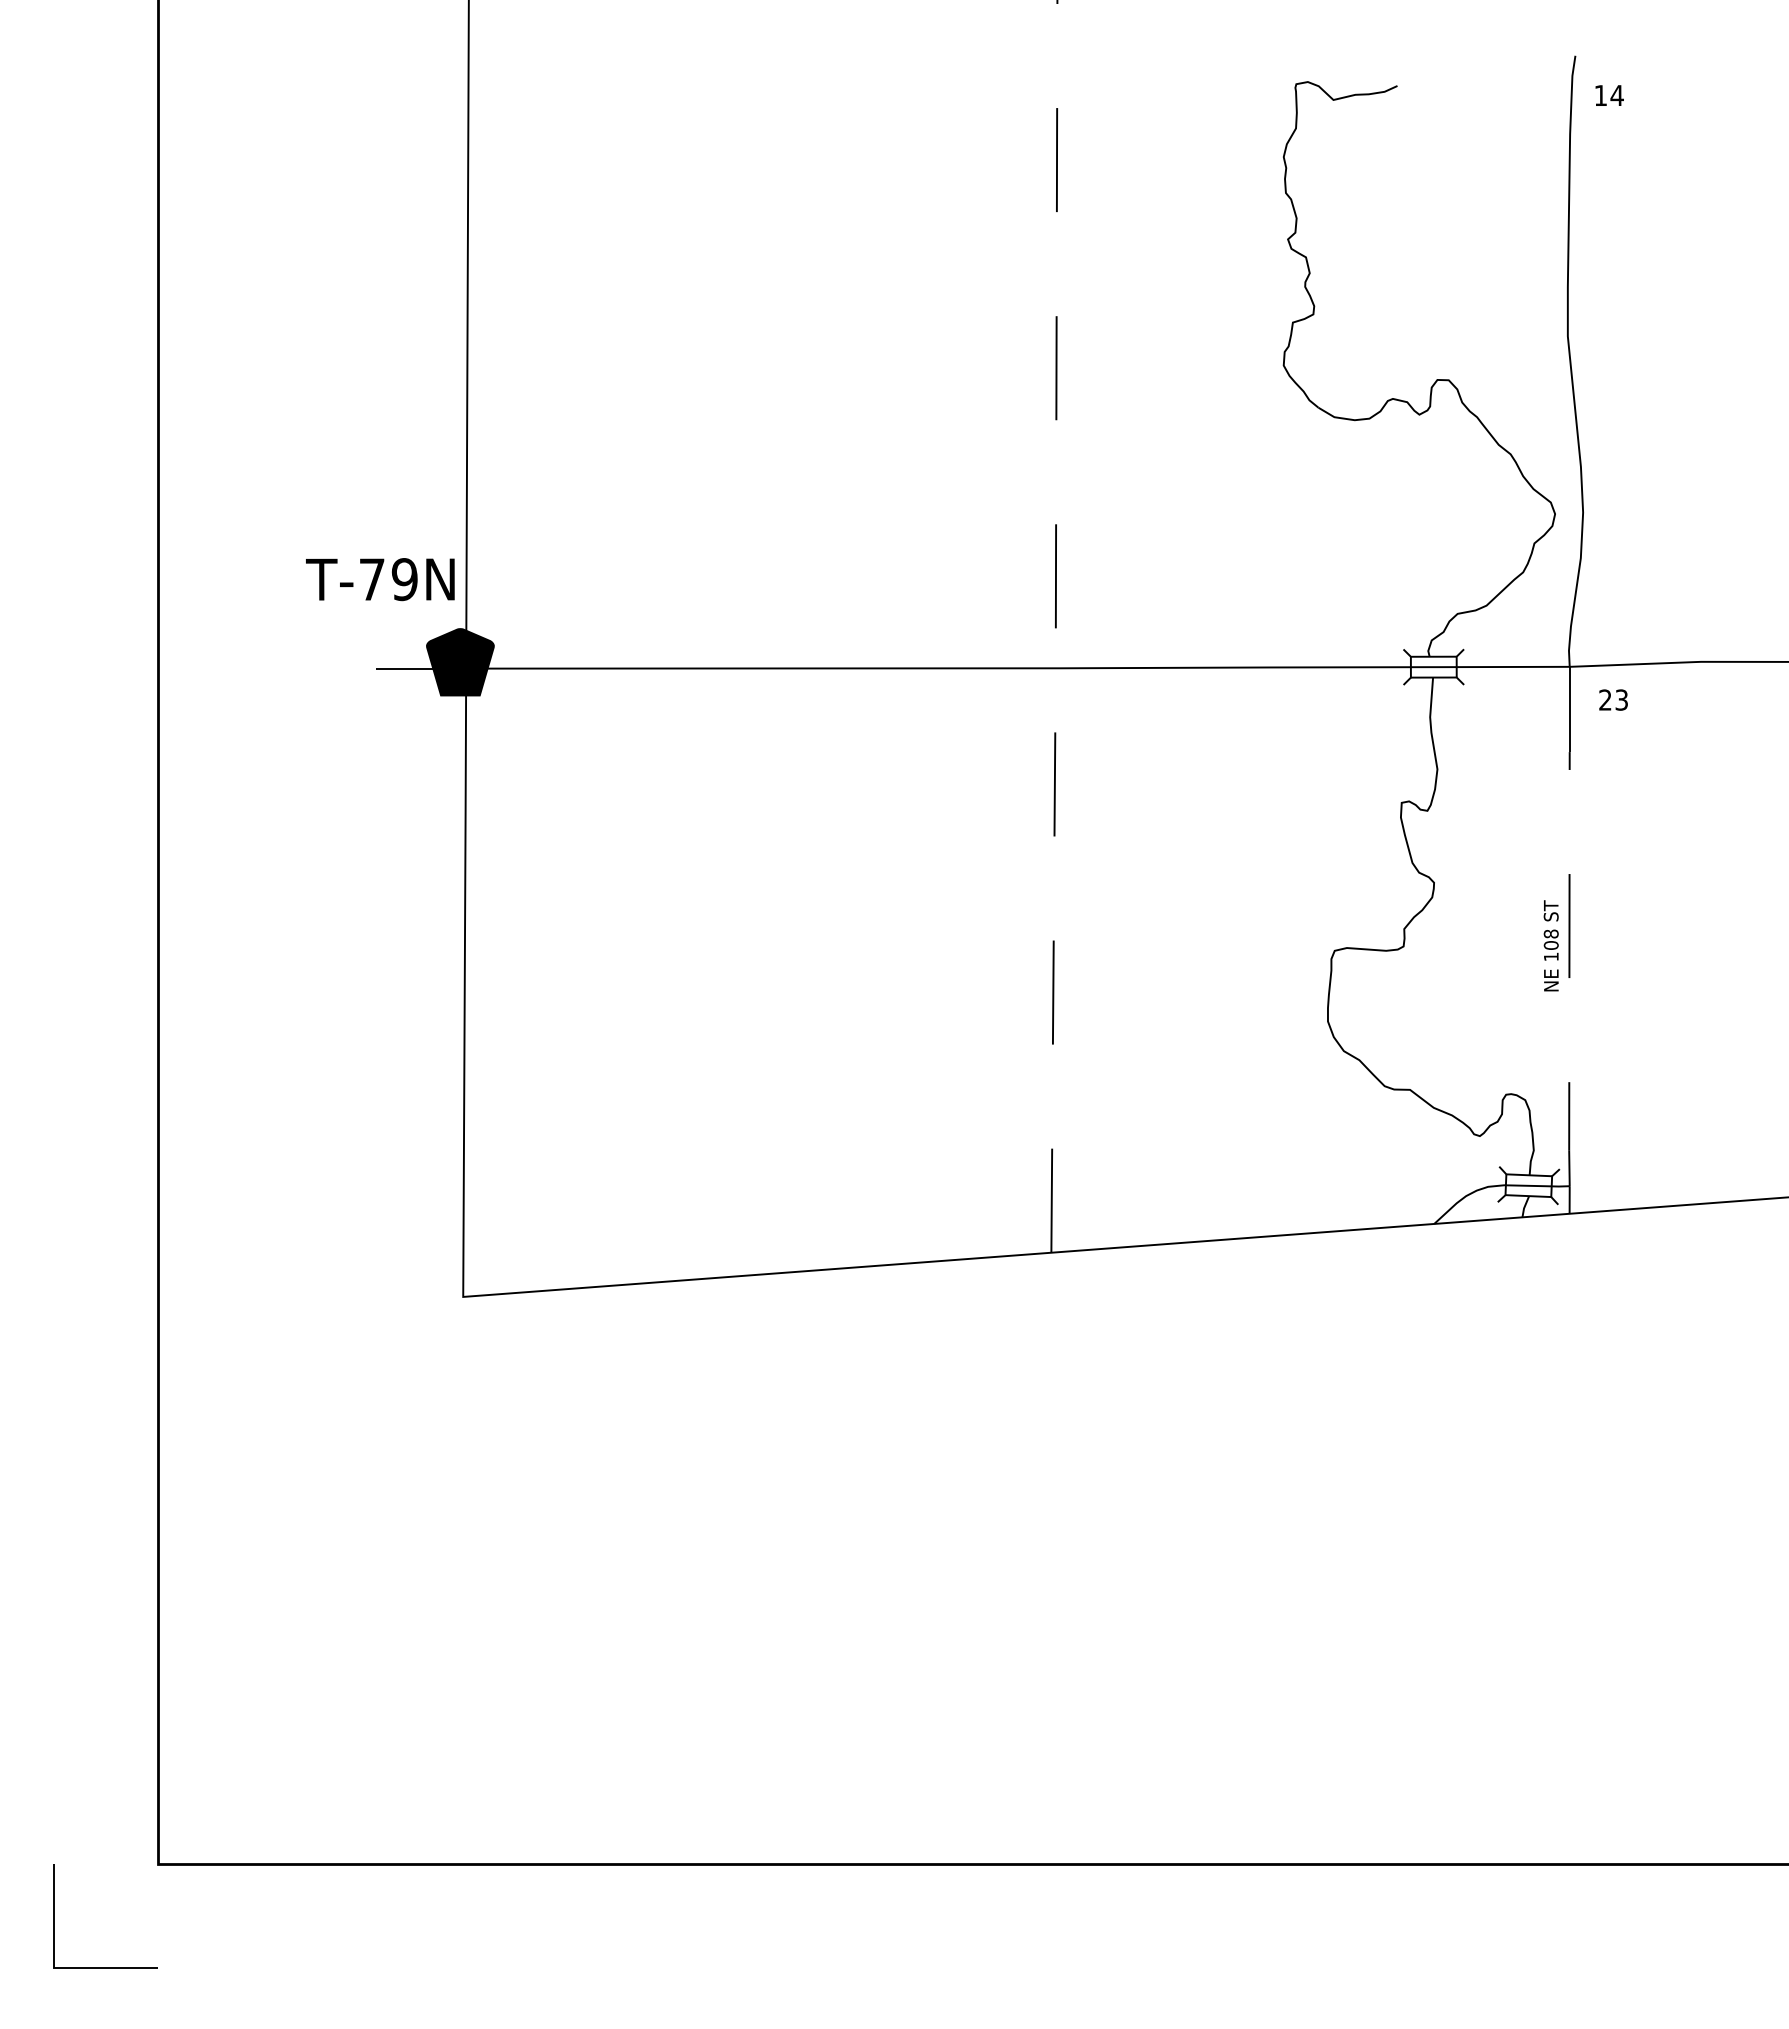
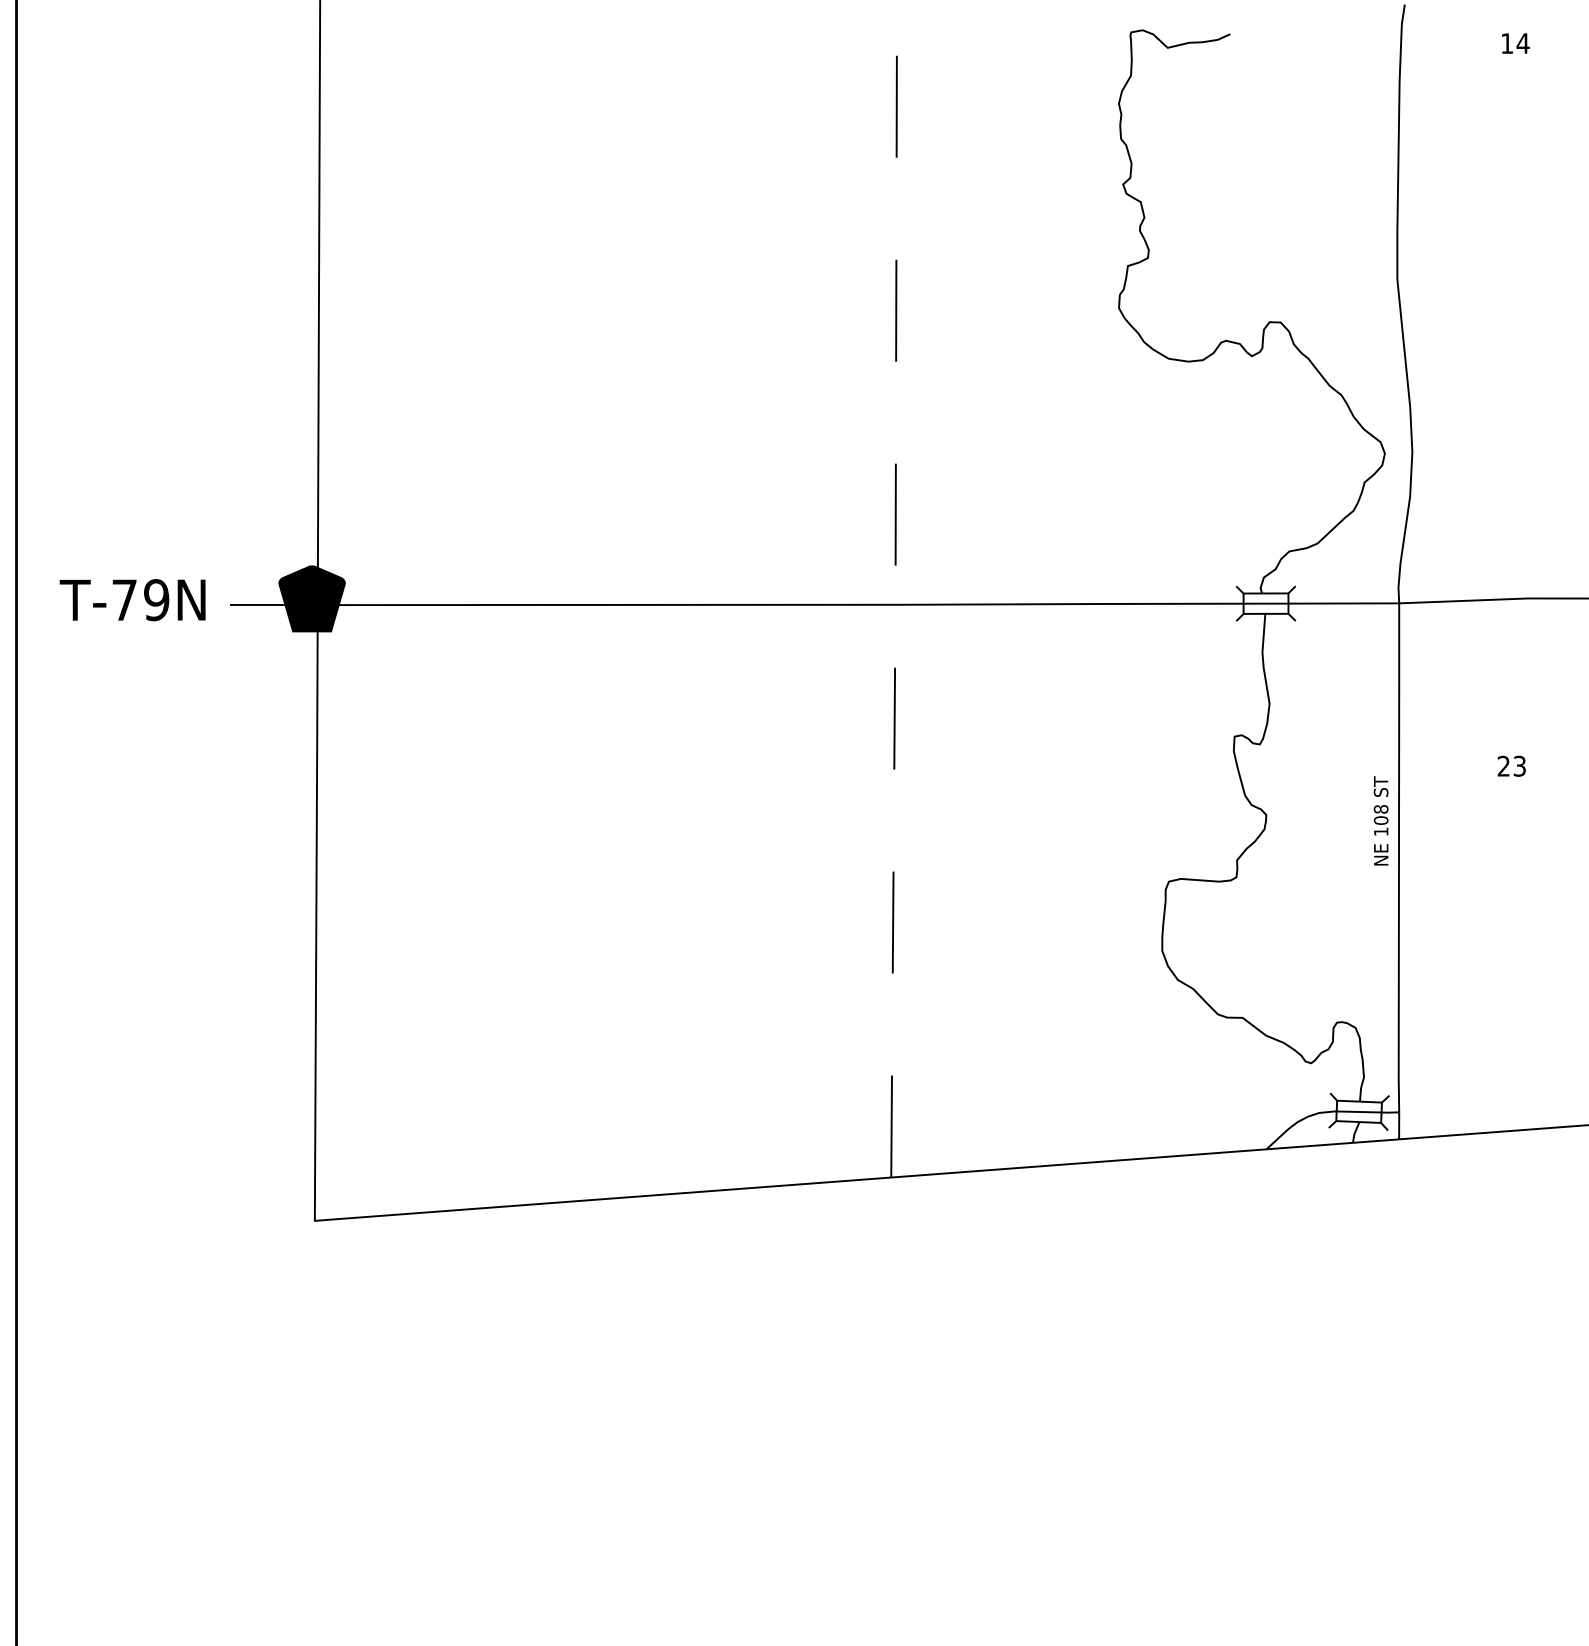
text: (1609, 95) -> (1515, 43), moved
text: (380, 579) -> (132, 600), moved
text: (1613, 699) -> (1511, 765), moved
line: (1569, 925) -> (1399, 856), dashed -> solid
text: (1550, 945) -> (1380, 820), moved

